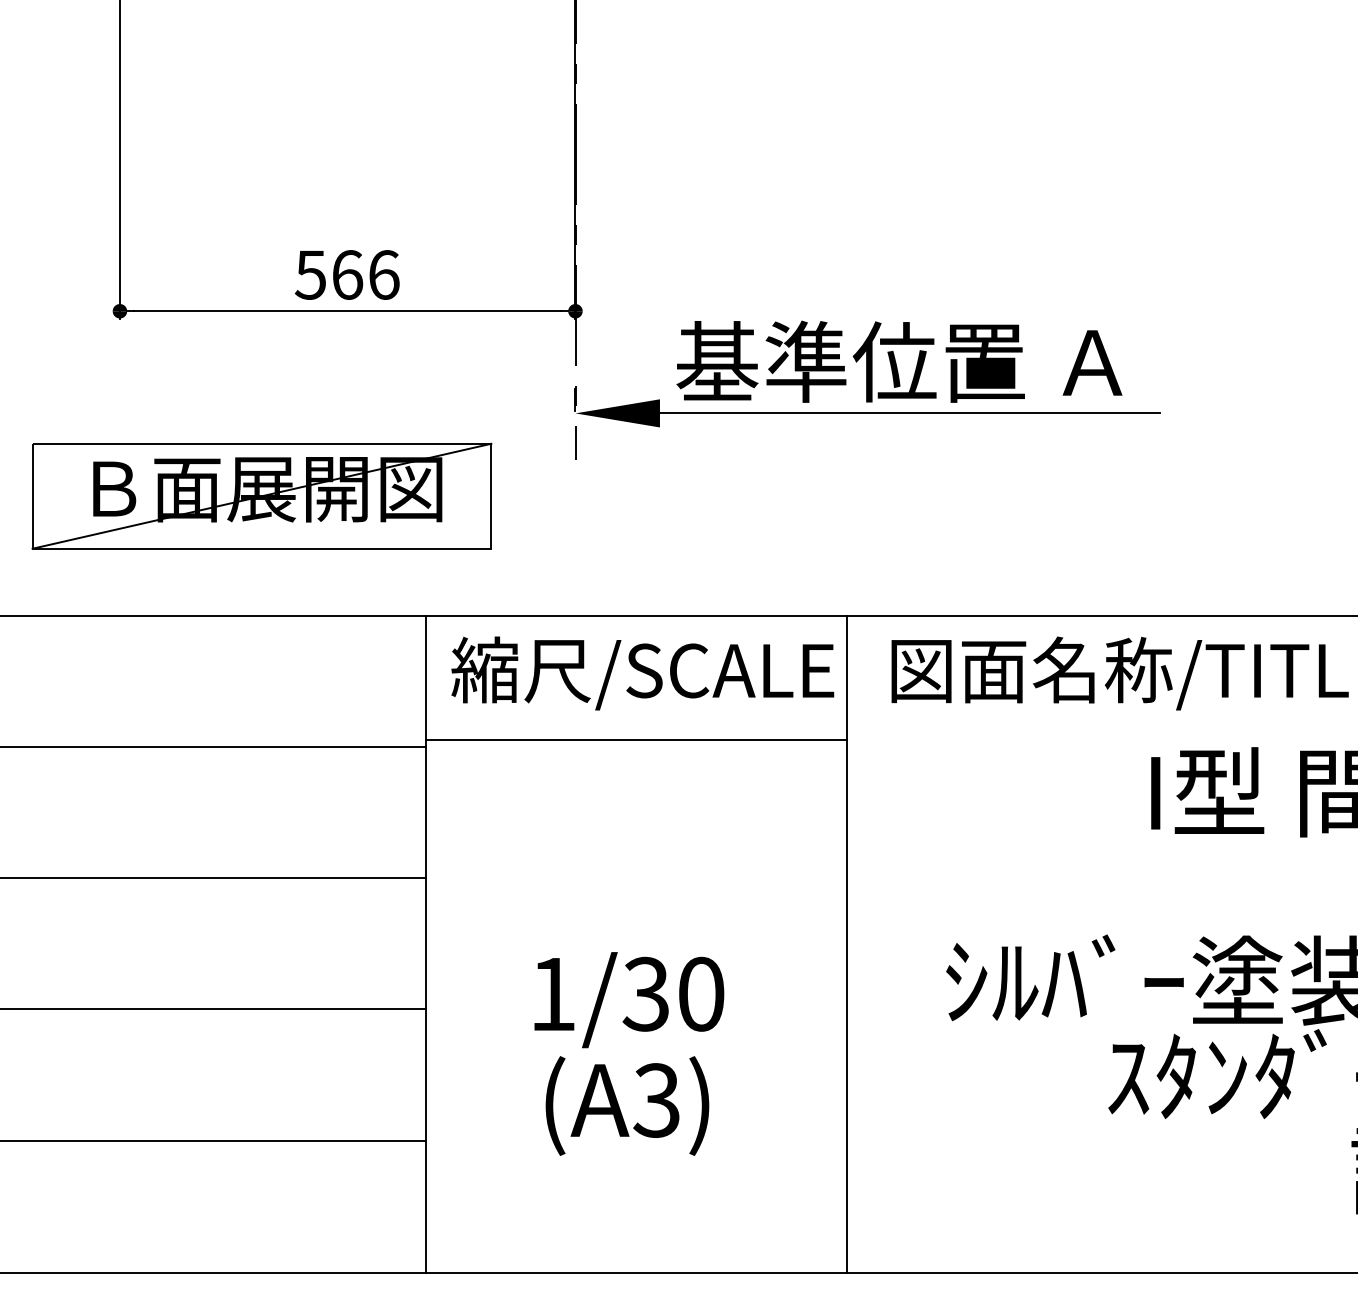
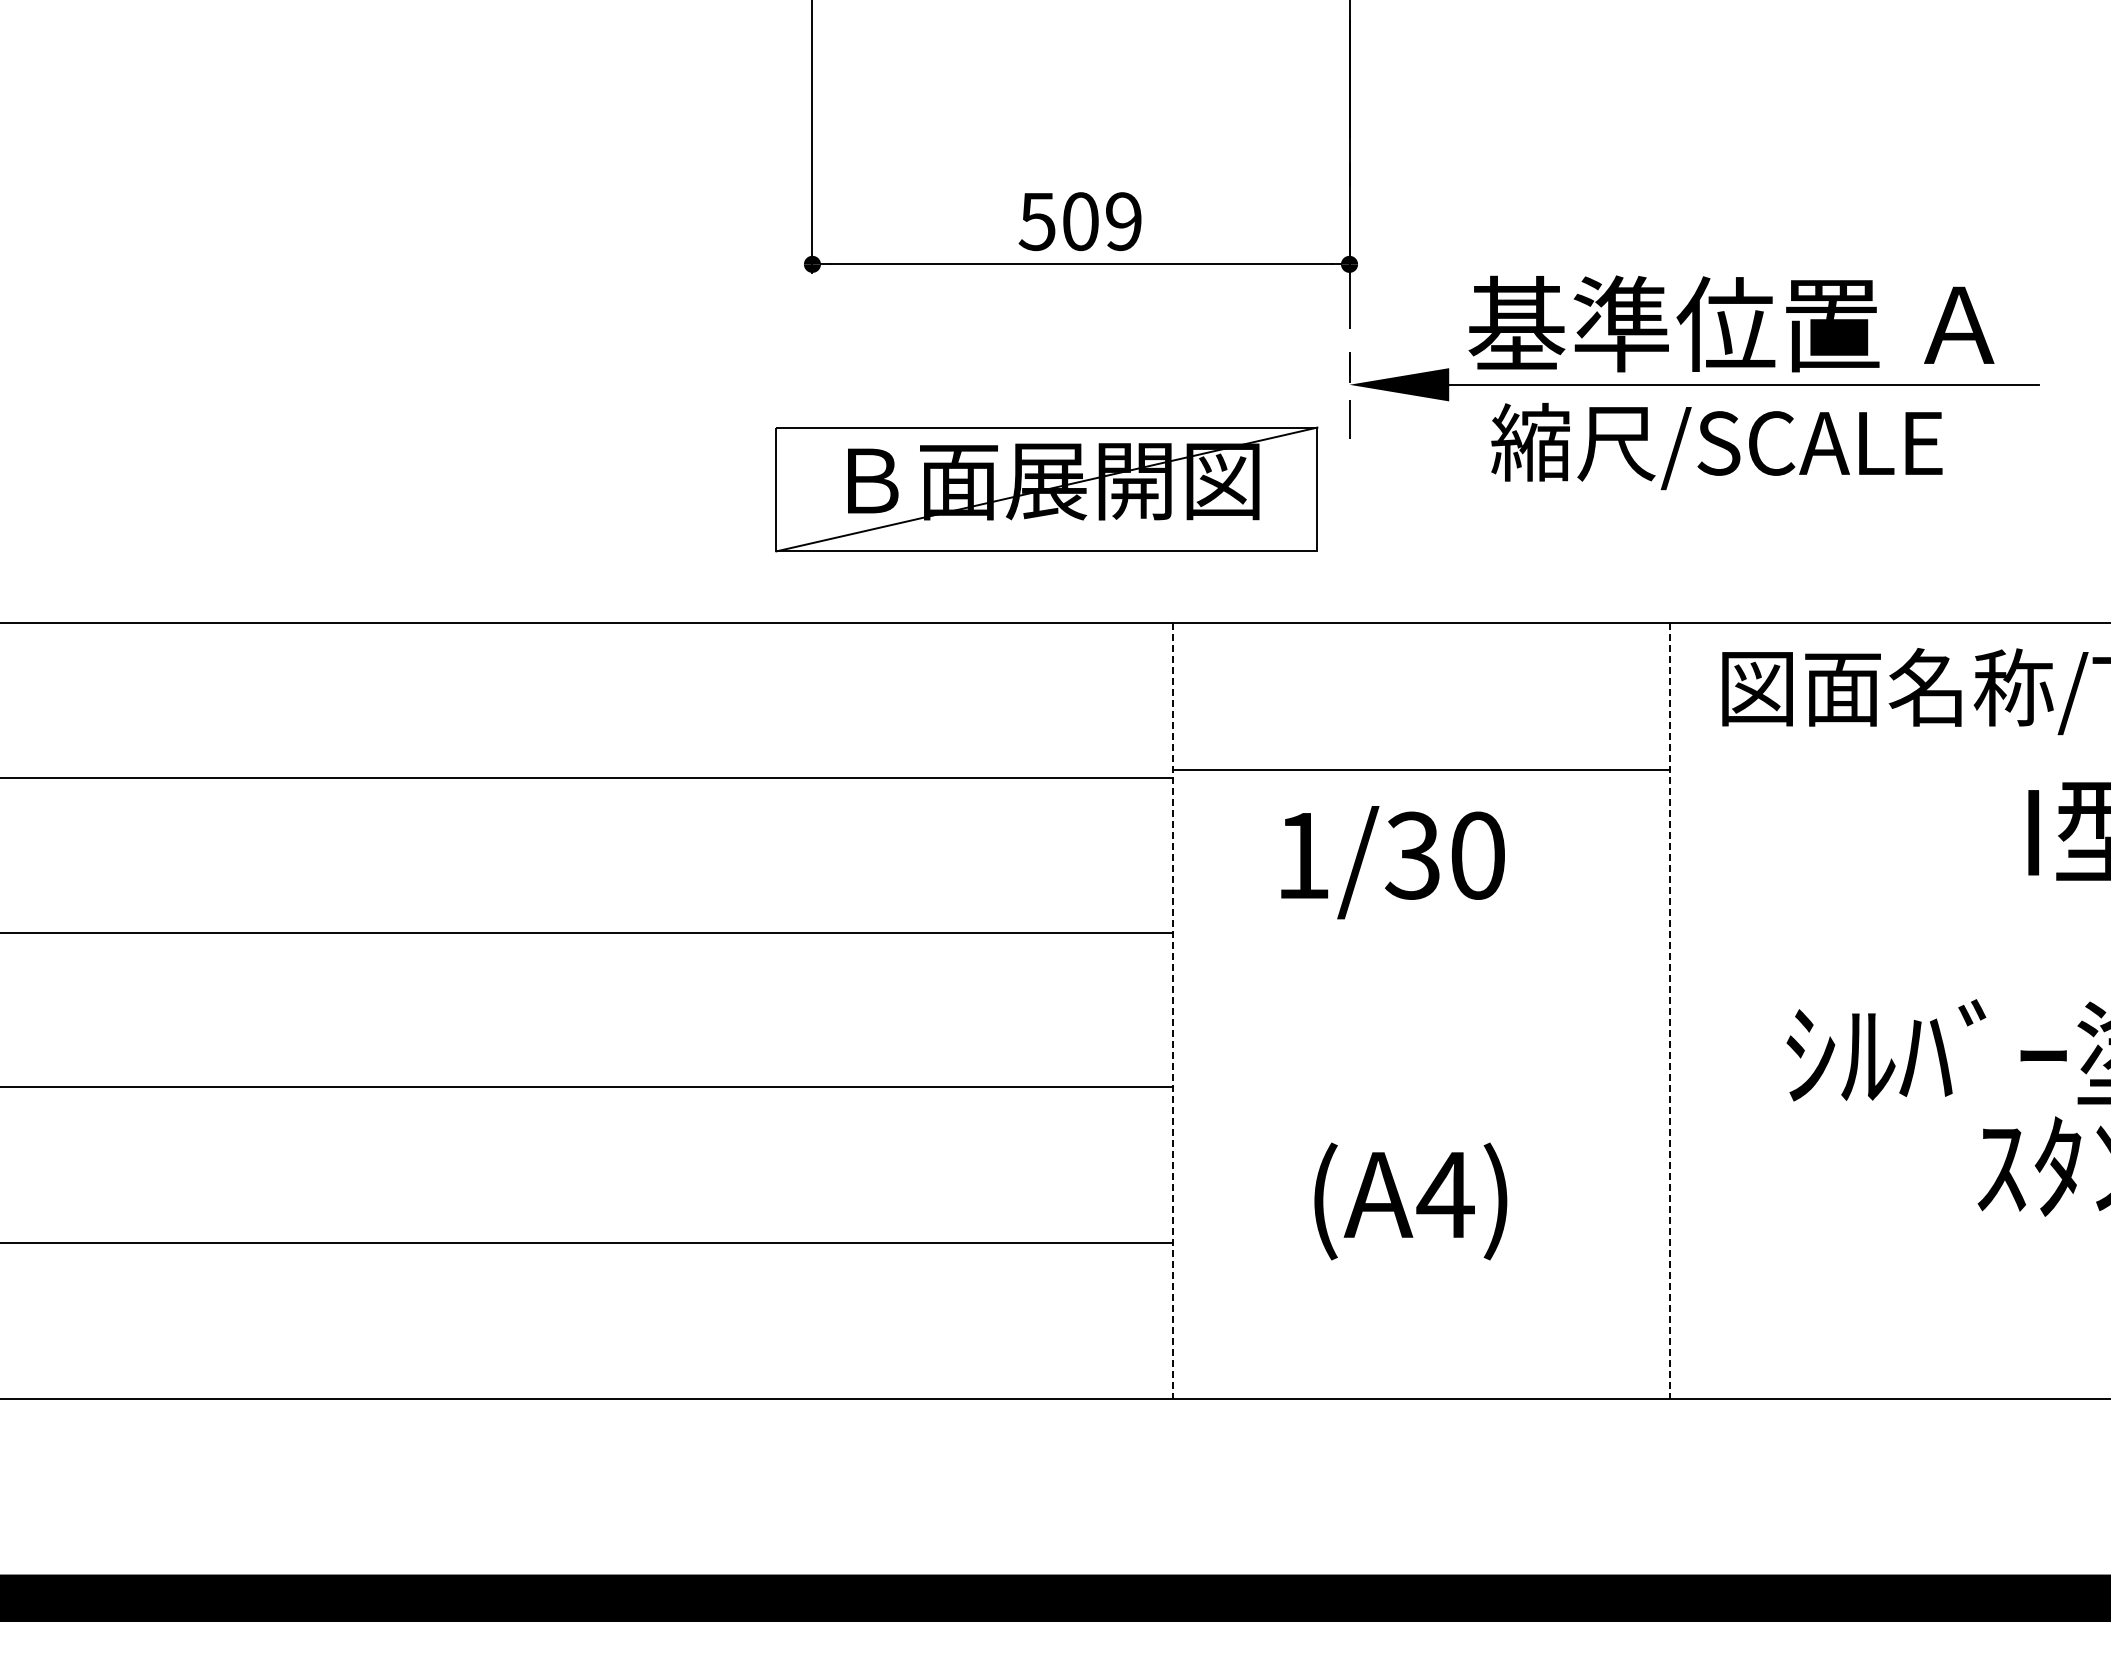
text: (365, 274) -> (1102, 221), 566 -> 509
part: (261, 496) -> (1046, 489), moved
text: (642, 673) -> (1716, 446), moved
line: (426, 944) -> (1173, 1011), solid -> dashed
line: (847, 944) -> (1670, 1011), solid -> dashed
text: (628, 1000) -> (1392, 862), moved
text: (656, 1100) -> (1445, 1194), (A3) -> (A4)

